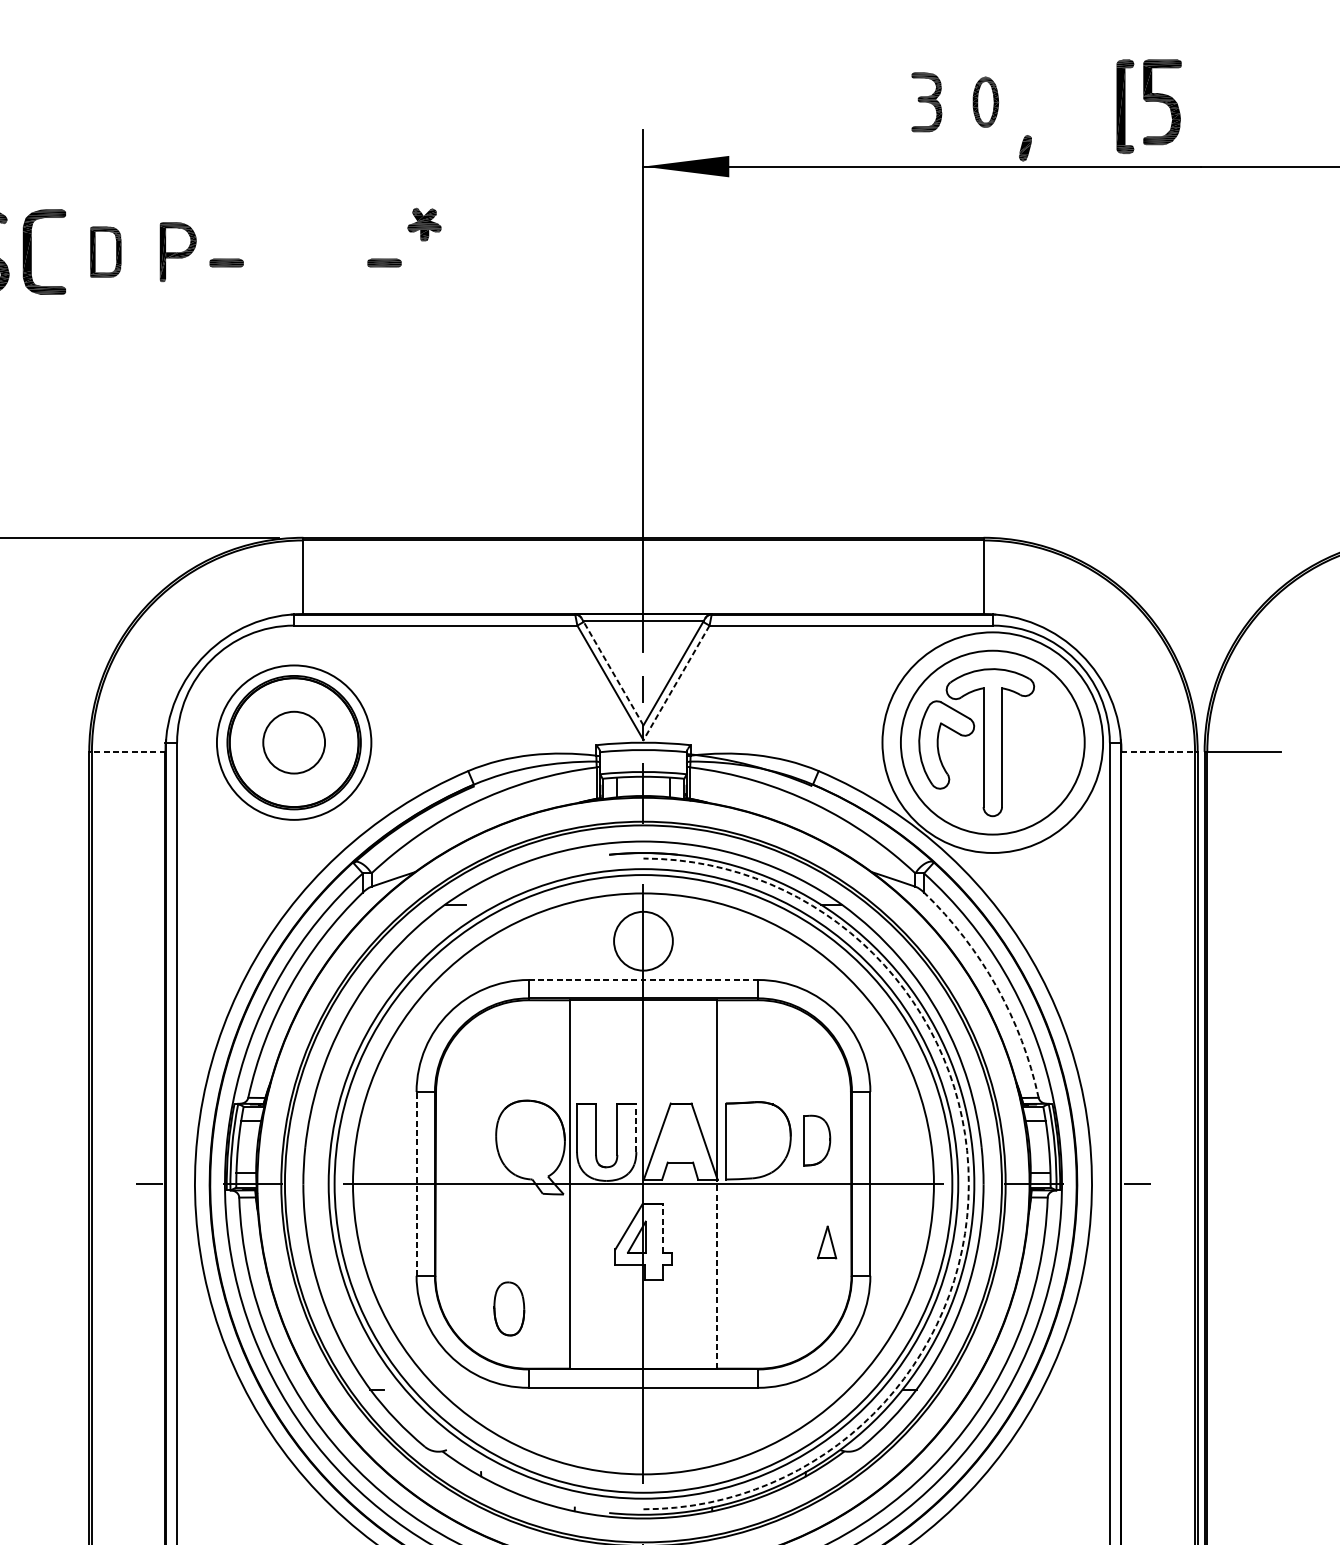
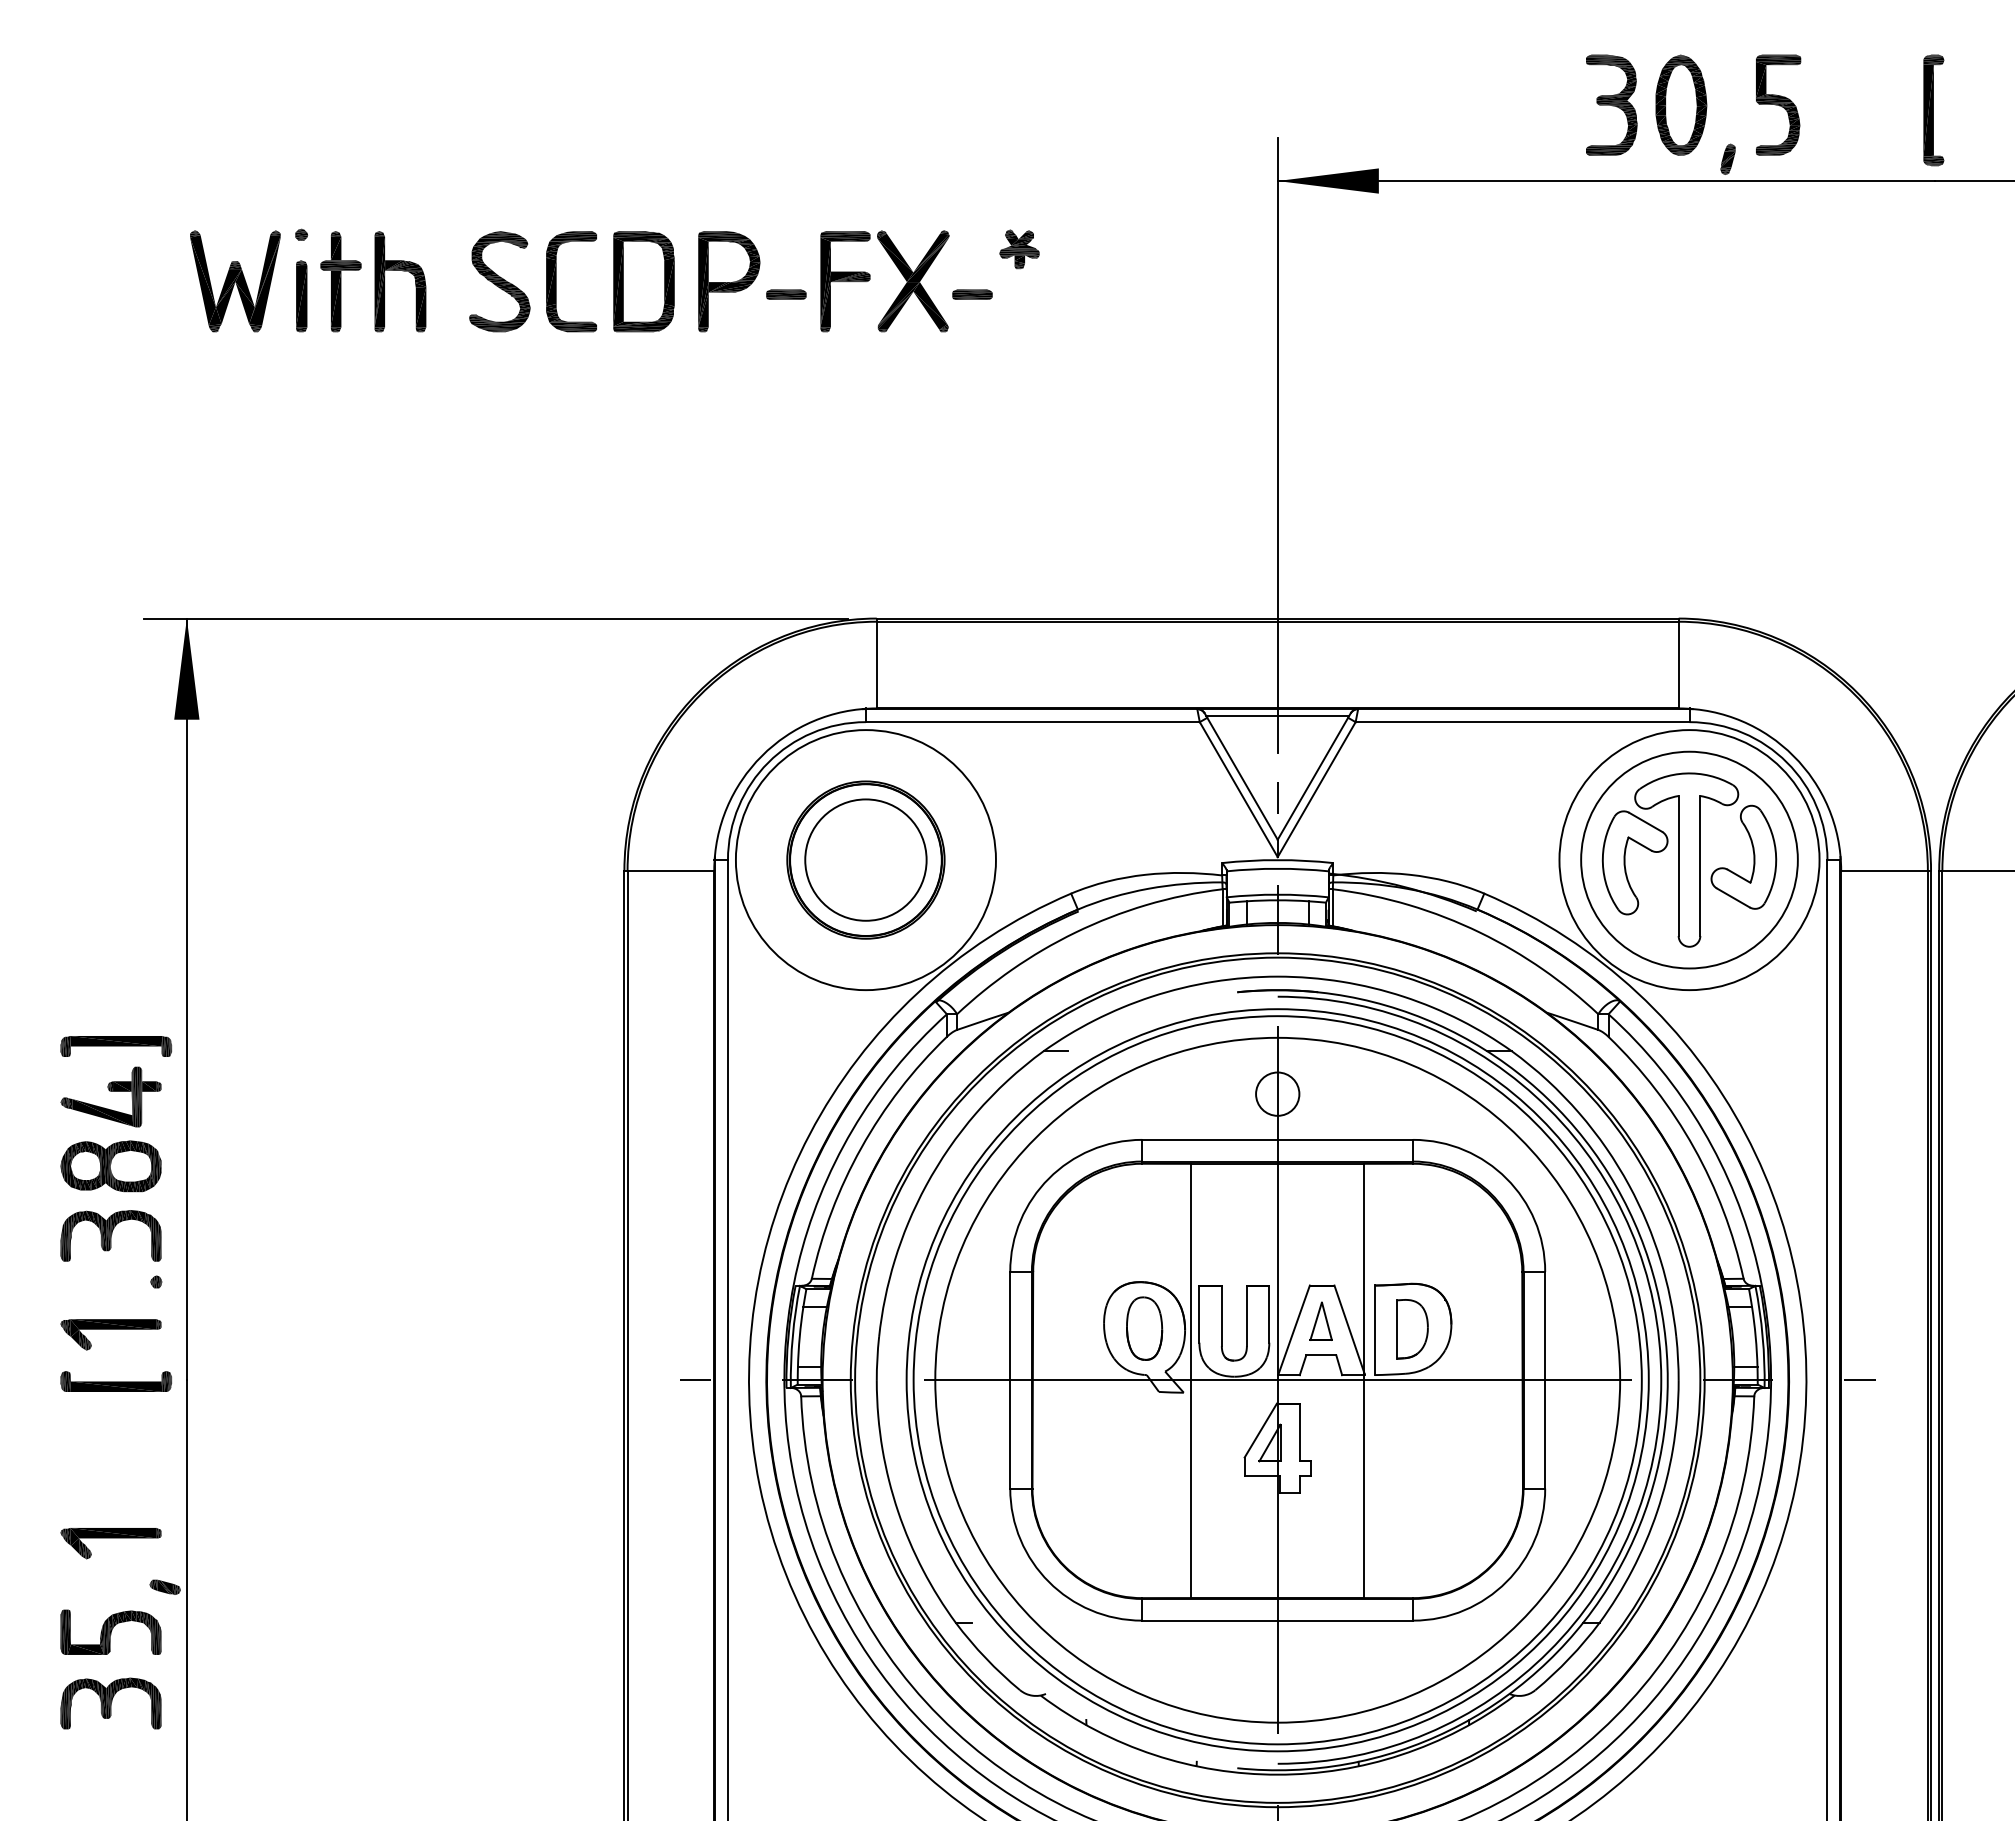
part: (926, 101) -> (1611, 104), size x1.43
part: (986, 101) -> (1681, 104), size x1.67
part: (1162, 101) -> (1778, 104), moved
part: (1125, 106) -> (1933, 110), moved
part: (298, 250) -> (870, 279), added
part: (105, 251) -> (643, 281), size x1.67
part: (178, 251) -> (729, 281), size x1.43
line: (611, 671) -> (1240, 776), dashed -> solid
line: (676, 682) -> (1316, 789), dashed -> solid
part: (1047, 739) -> (1753, 856), added
circle: (293, 742) -> (865, 859), size x1.67
circle: (293, 743) -> (865, 860), size x1.43
line: (127, 751) -> (669, 870), dashed -> solid
line: (1159, 751) -> (1886, 870), dashed -> solid
circle: (643, 940) -> (1277, 1093), size x0.62
line: (644, 979) -> (1278, 1139), dashed -> solid
arc: (997, 986) -> (1694, 1147), dashed -> solid
line: (636, 1128) -> (1269, 1314), dashed -> solid
part: (817, 1140) -> (1412, 1329), moved
line: (416, 1183) -> (1010, 1379), dashed -> solid
arc: (969, 1184) -> (1661, 1380), dashed -> solid
line: (662, 1228) -> (1300, 1432), dashed -> solid
part: (826, 1241) -> (1320, 1320), moved
line: (717, 1273) -> (1364, 1485), dashed -> solid
part: (509, 1308) -> (1144, 1328), moved

